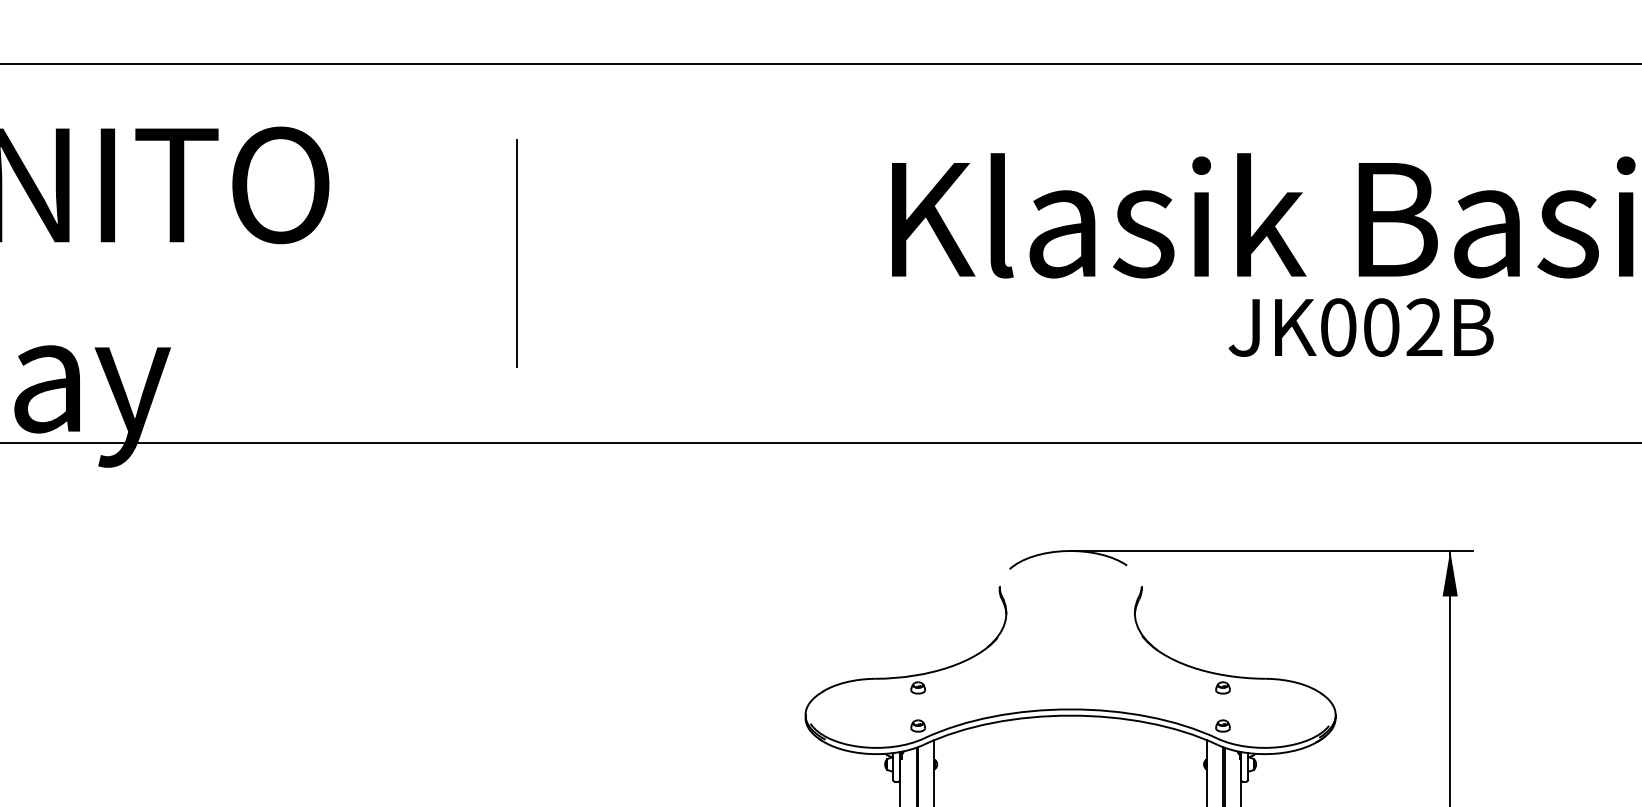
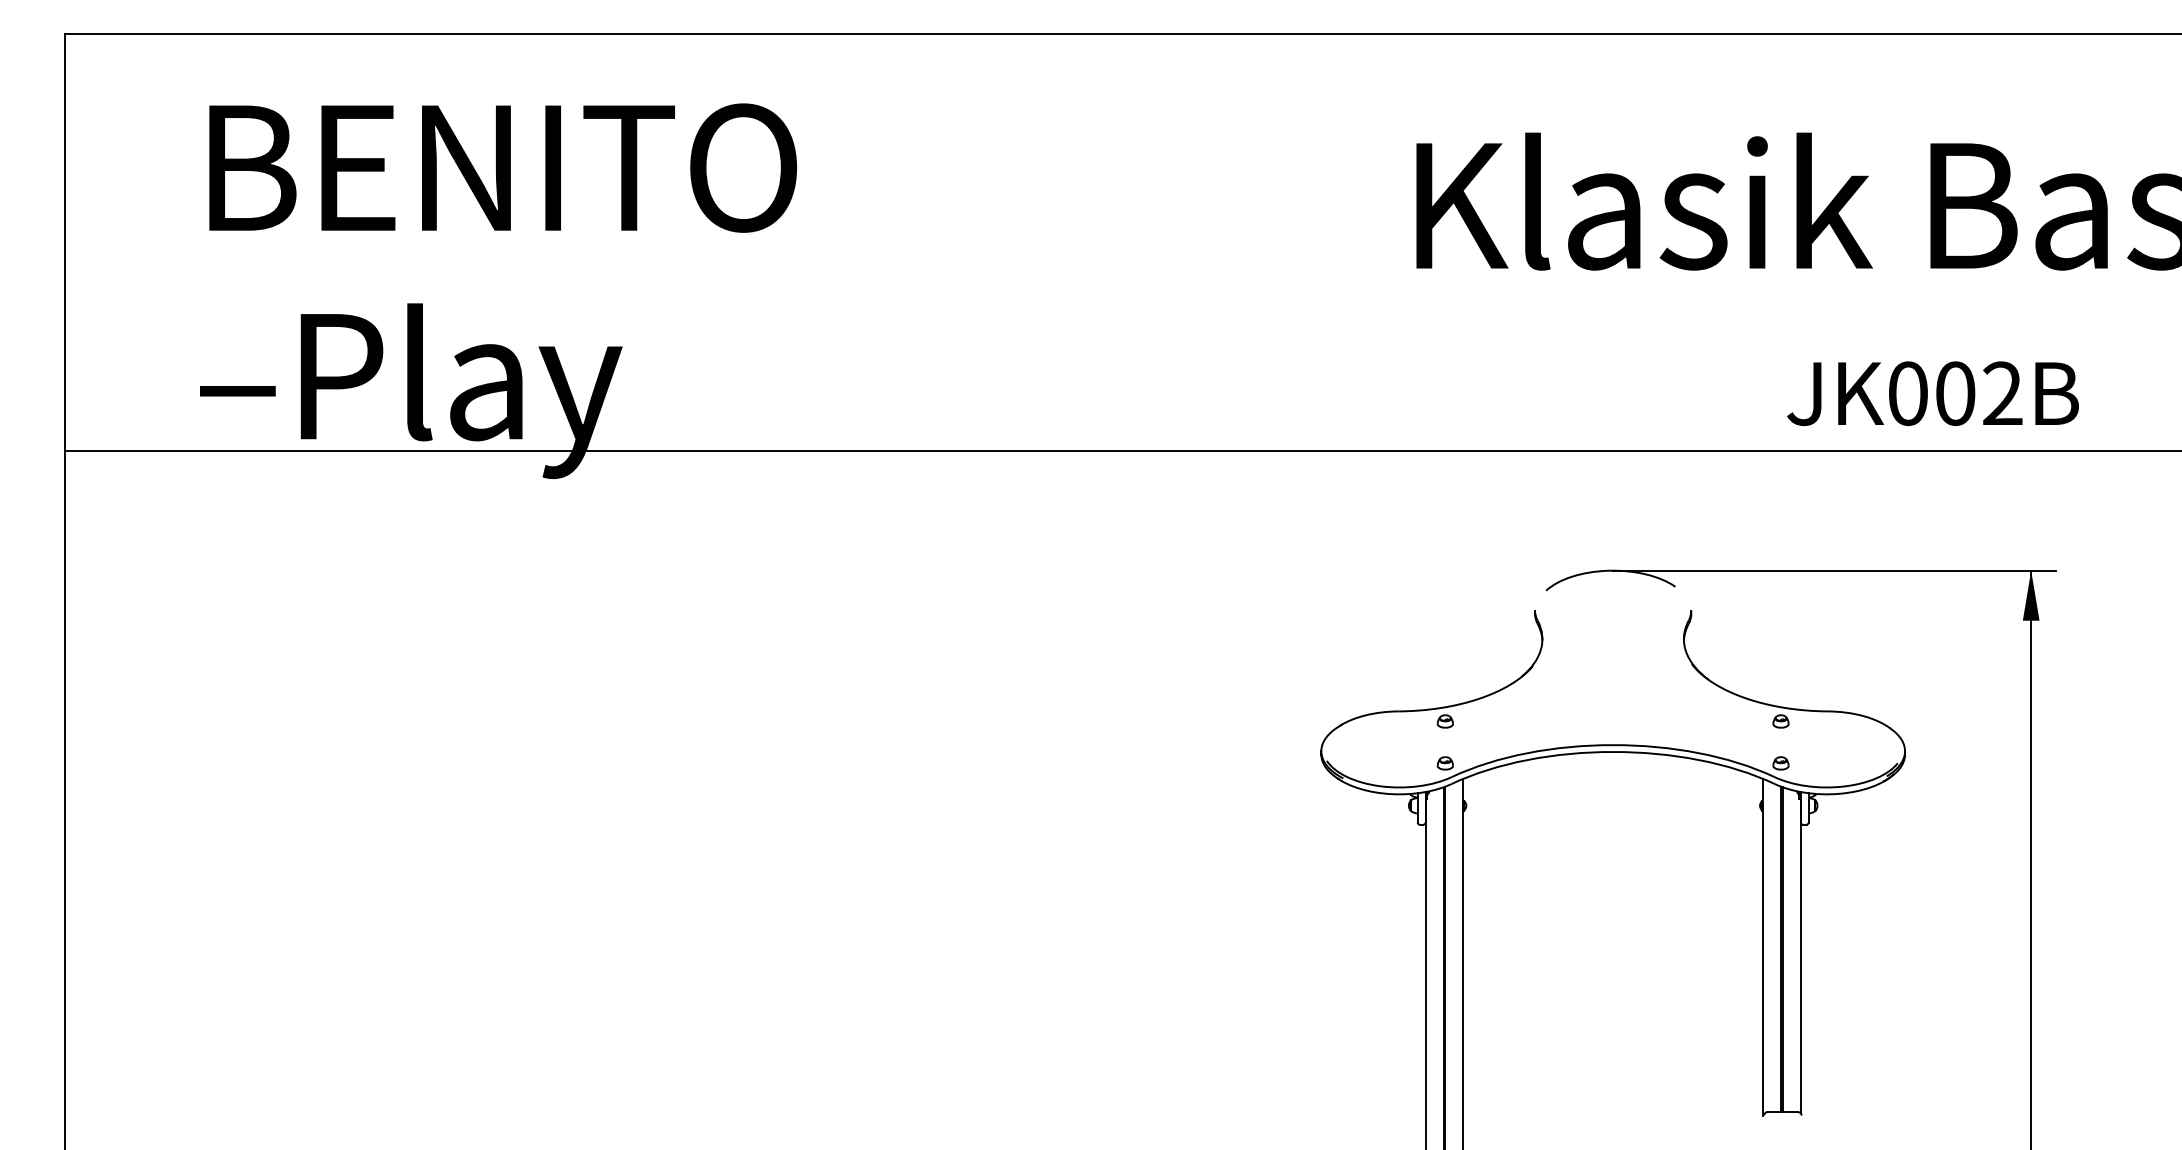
line: (516, 252) -> (1003, 242), removed
text: (1360, 327) -> (1932, 393), moved

